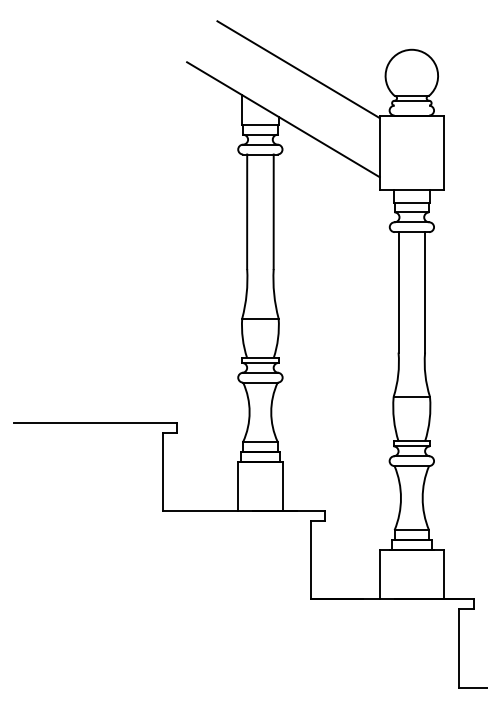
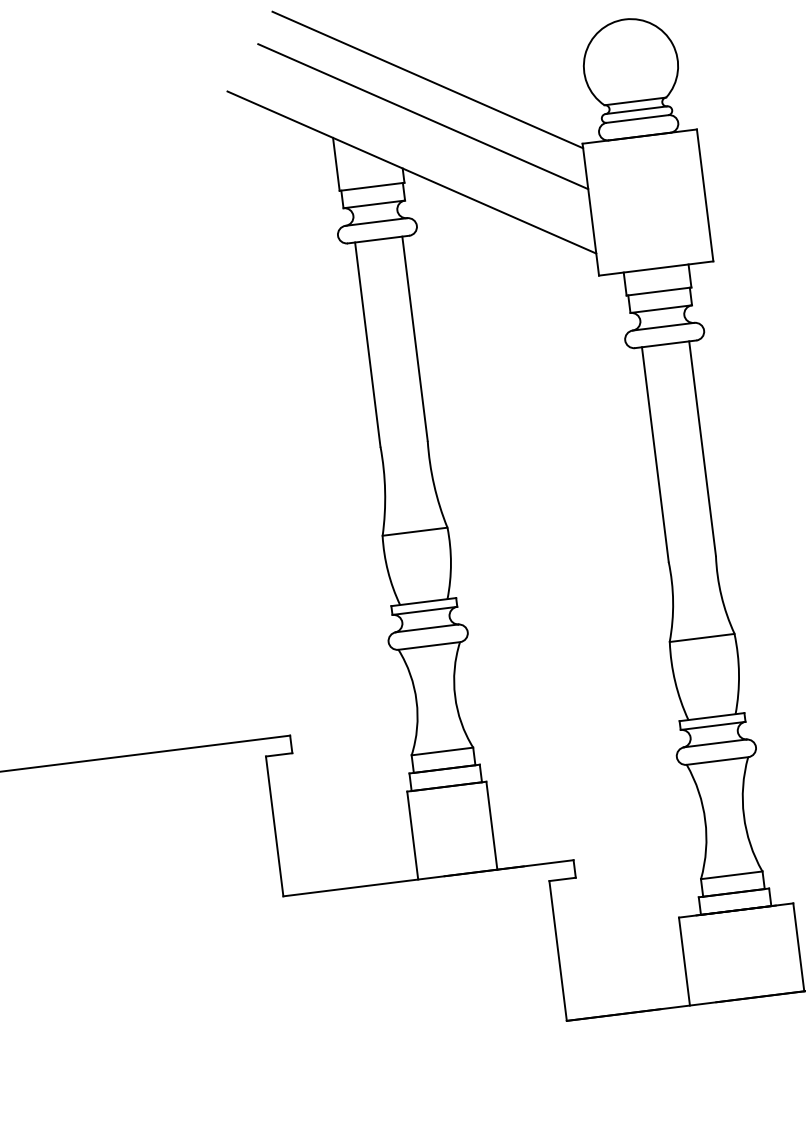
line: (293, 89) -> (423, 116), added
line: (411, 105) -> (636, 118), added

